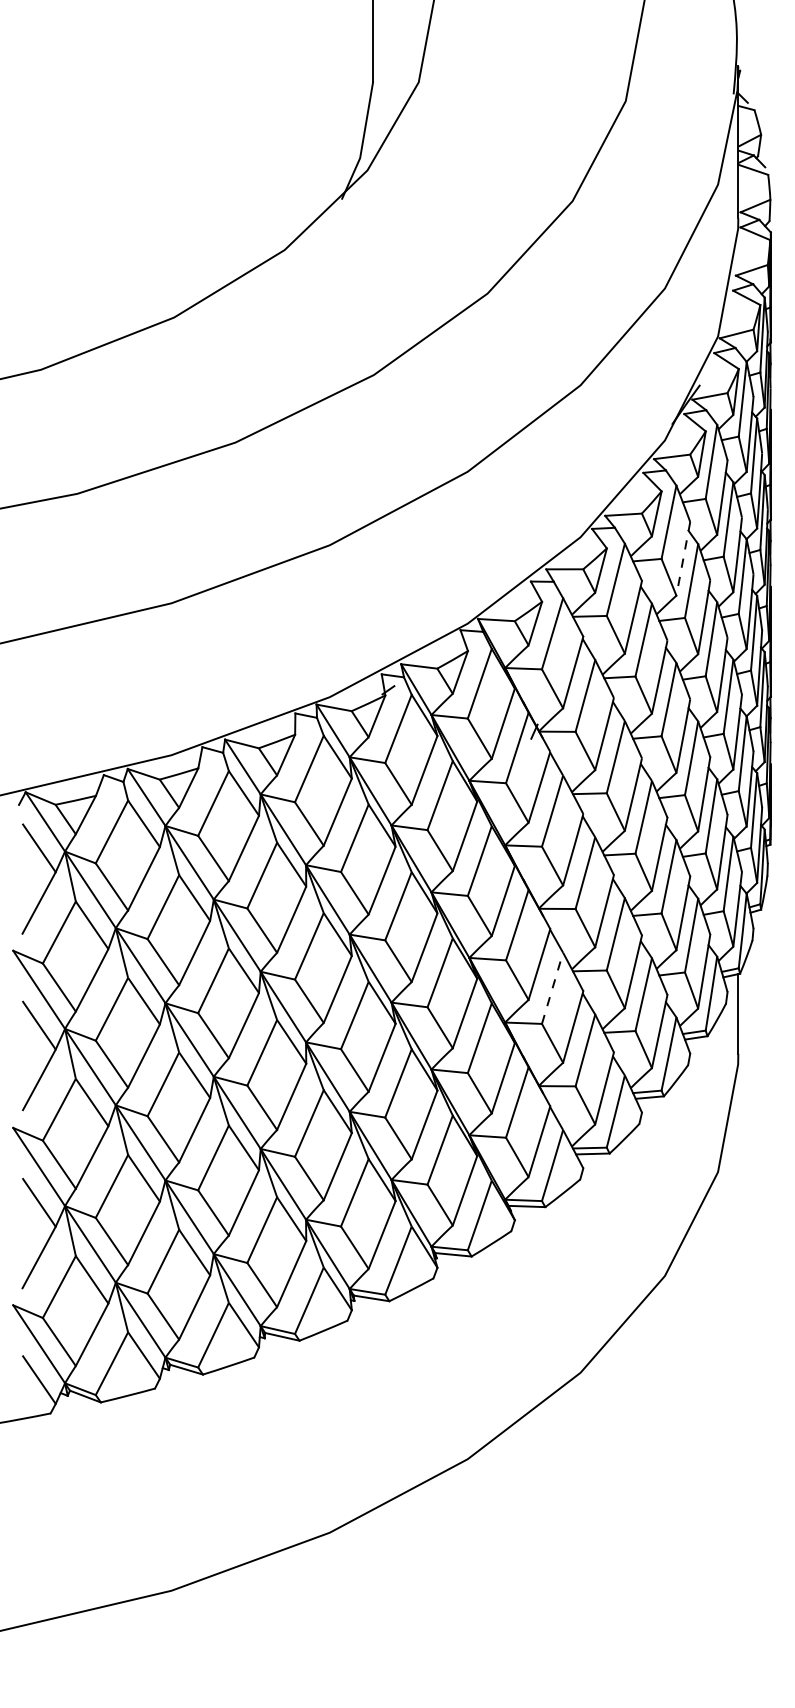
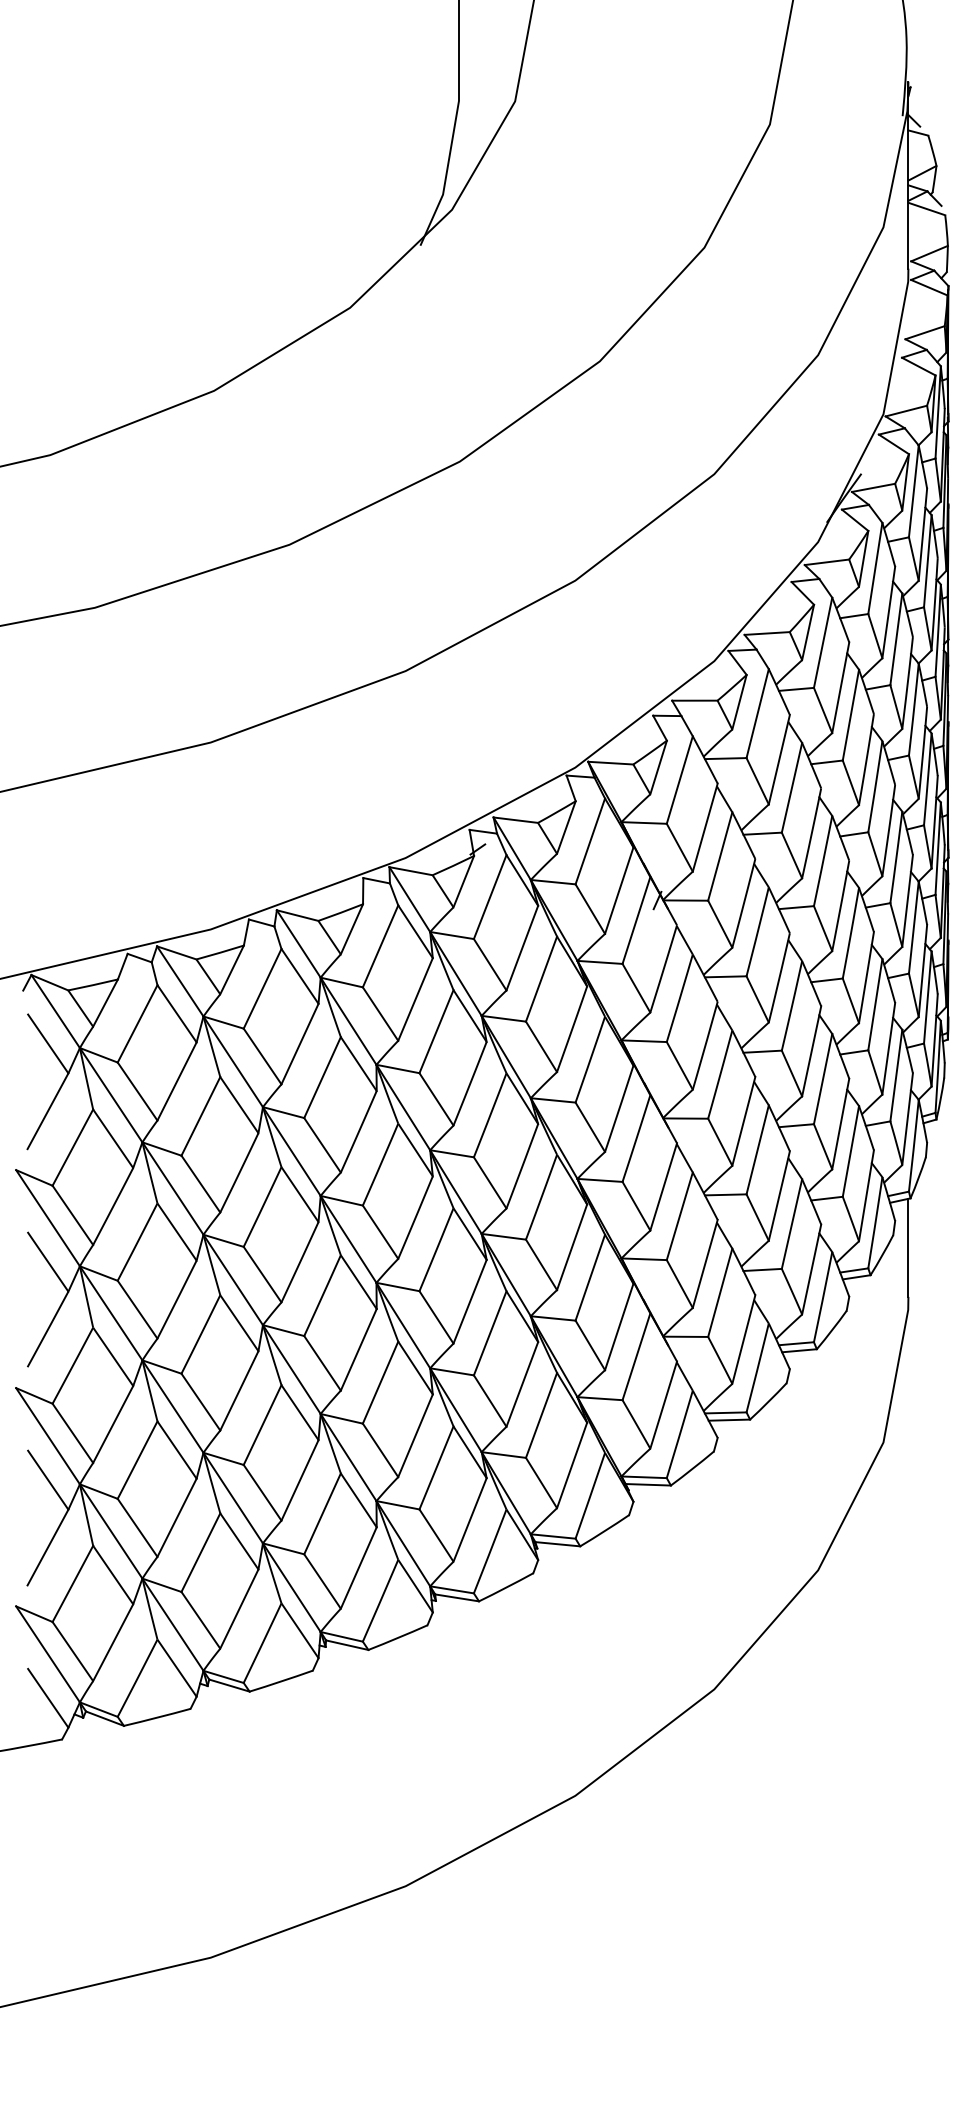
line: (683, 559) -> (840, 688), dashed -> solid
line: (552, 988) -> (679, 1216), dashed -> solid

